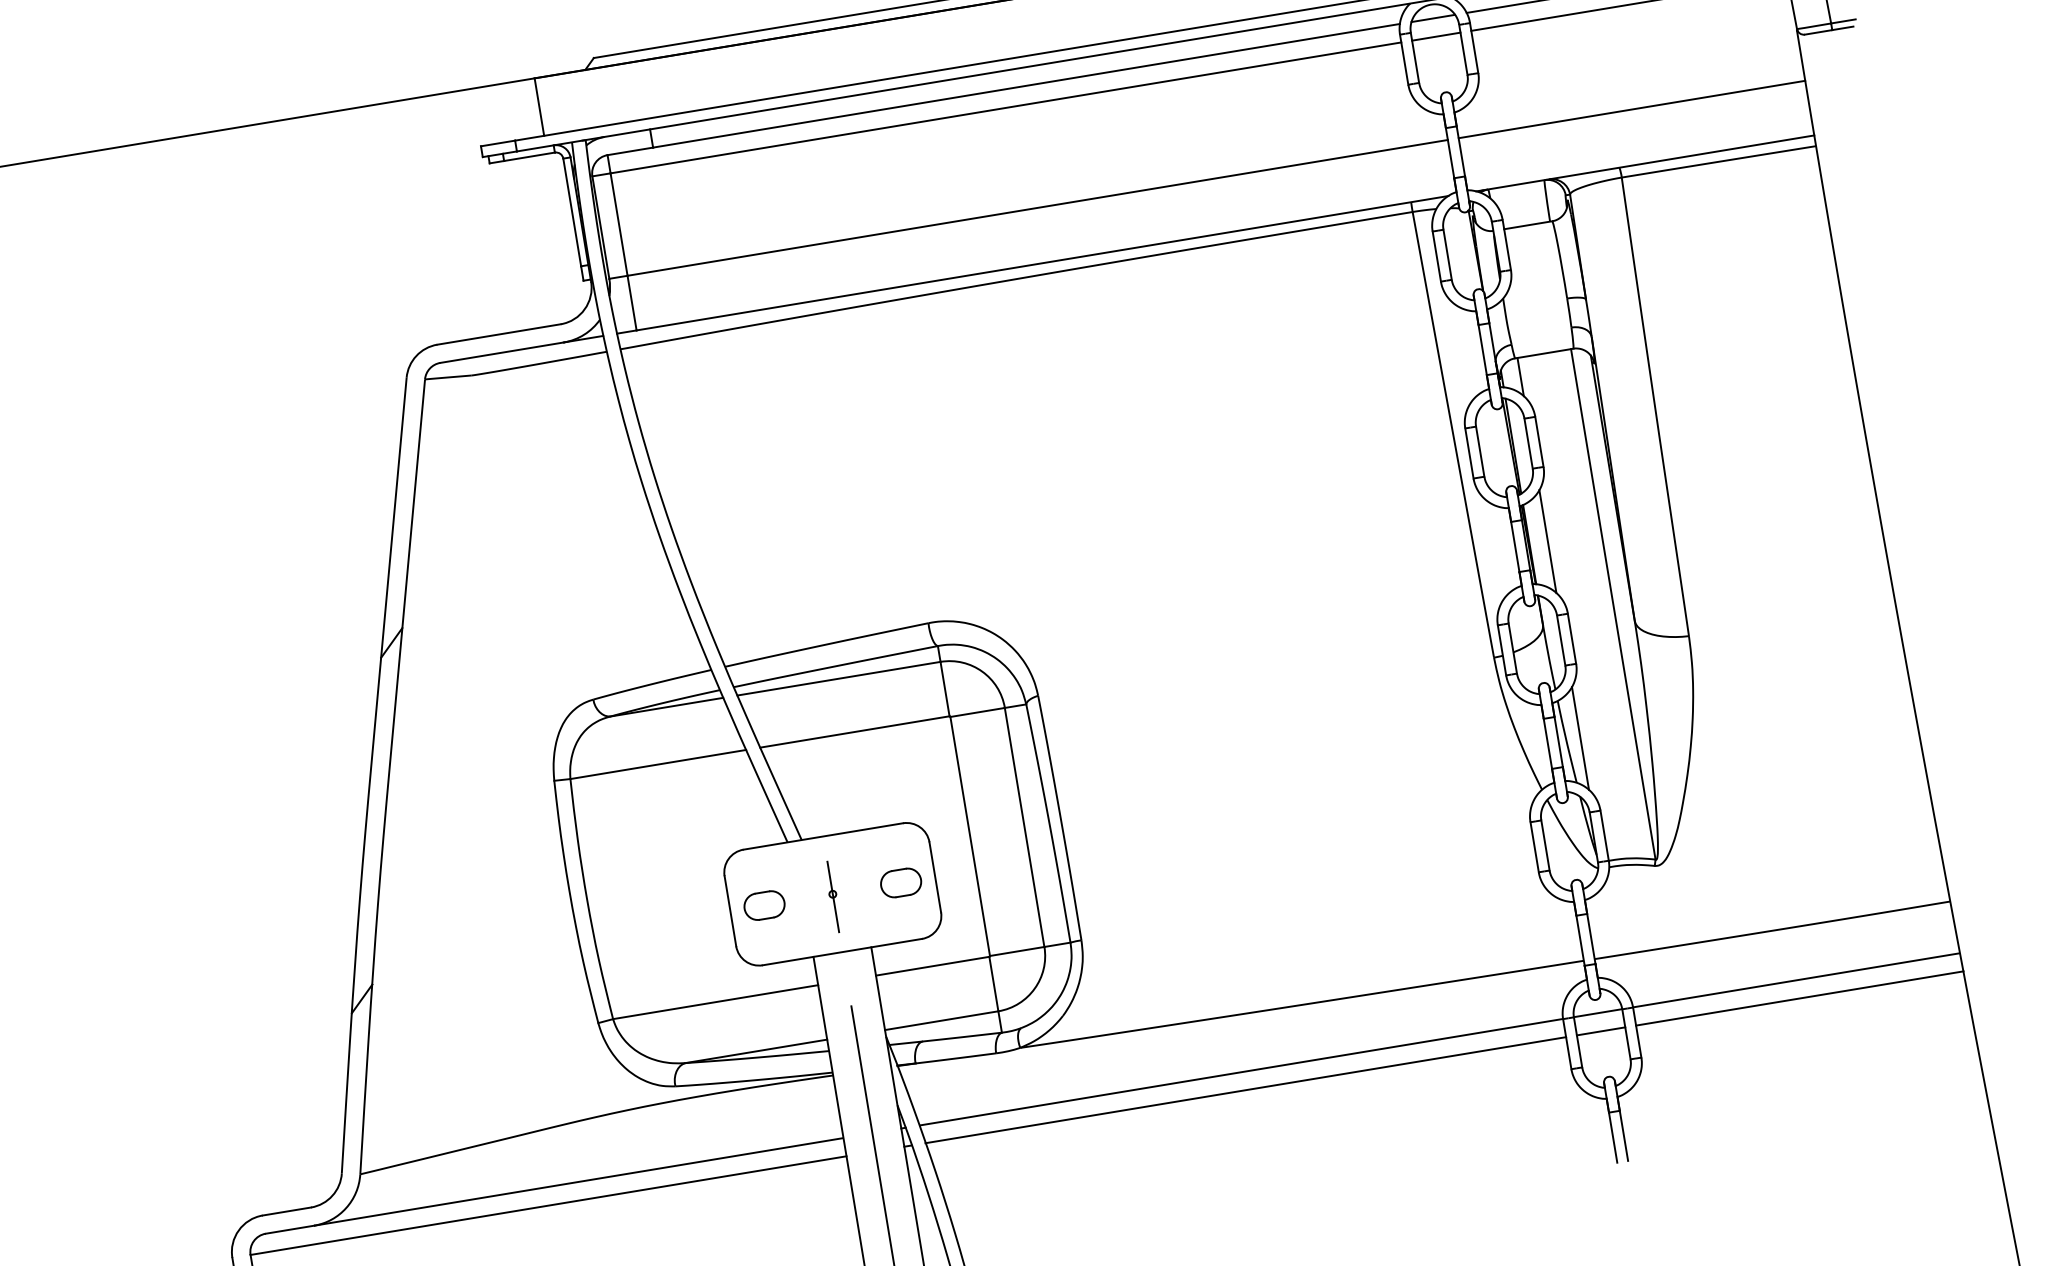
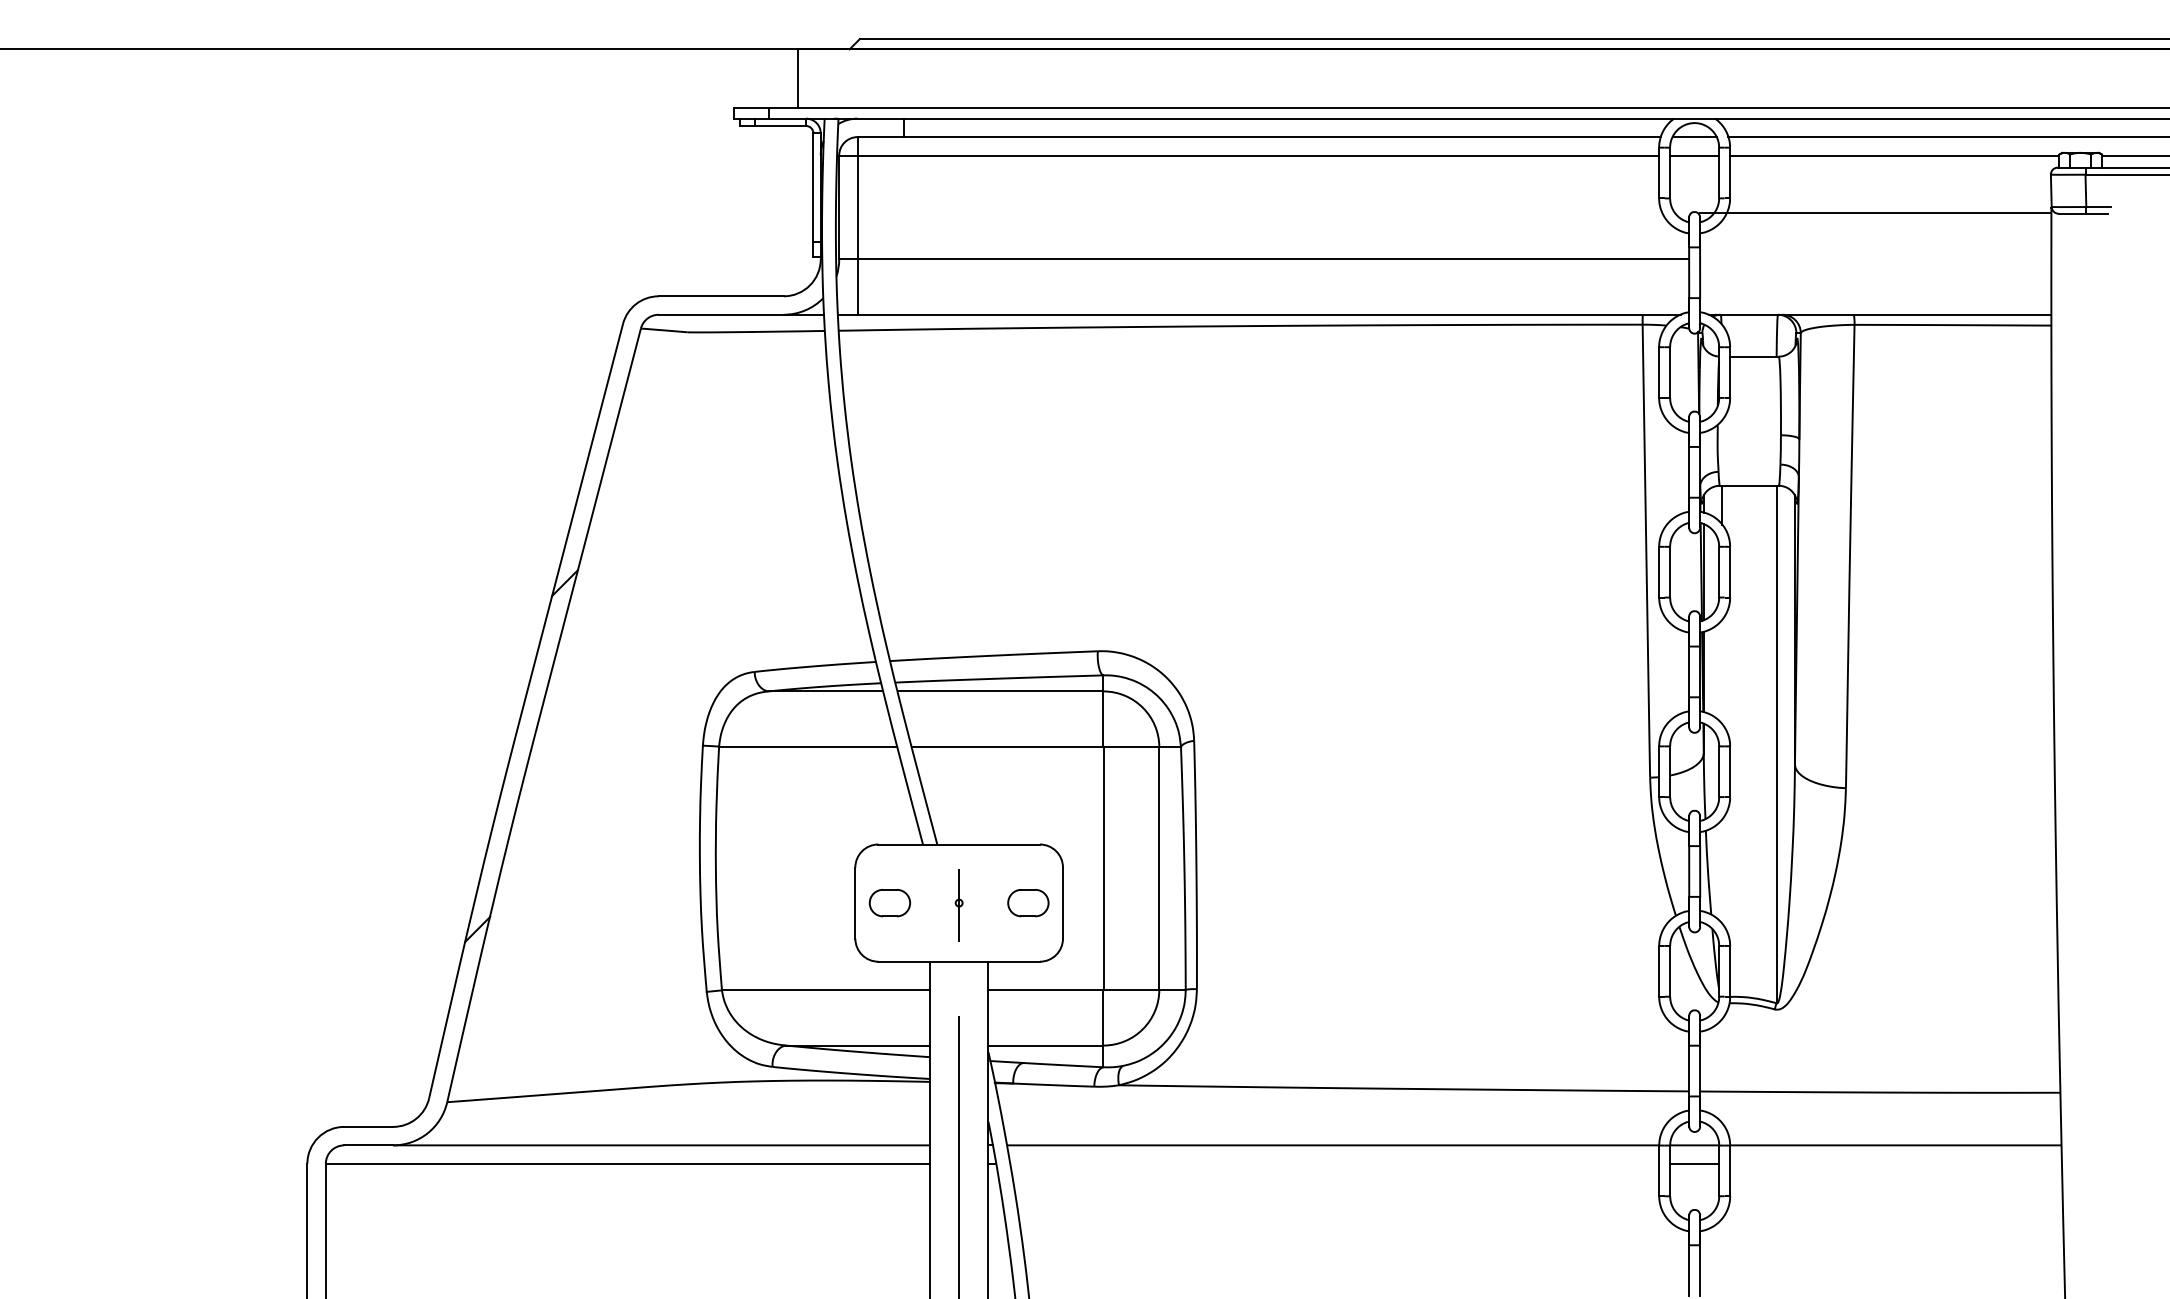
line: (1631, 109) -> (1875, 213), moved
line: (1548, 541) -> (1722, 671), removed
line: (1580, 738) -> (1722, 871), removed
line: (1800, 998) -> (1896, 1163), removed
line: (1245, 1089) -> (1334, 1163), removed

